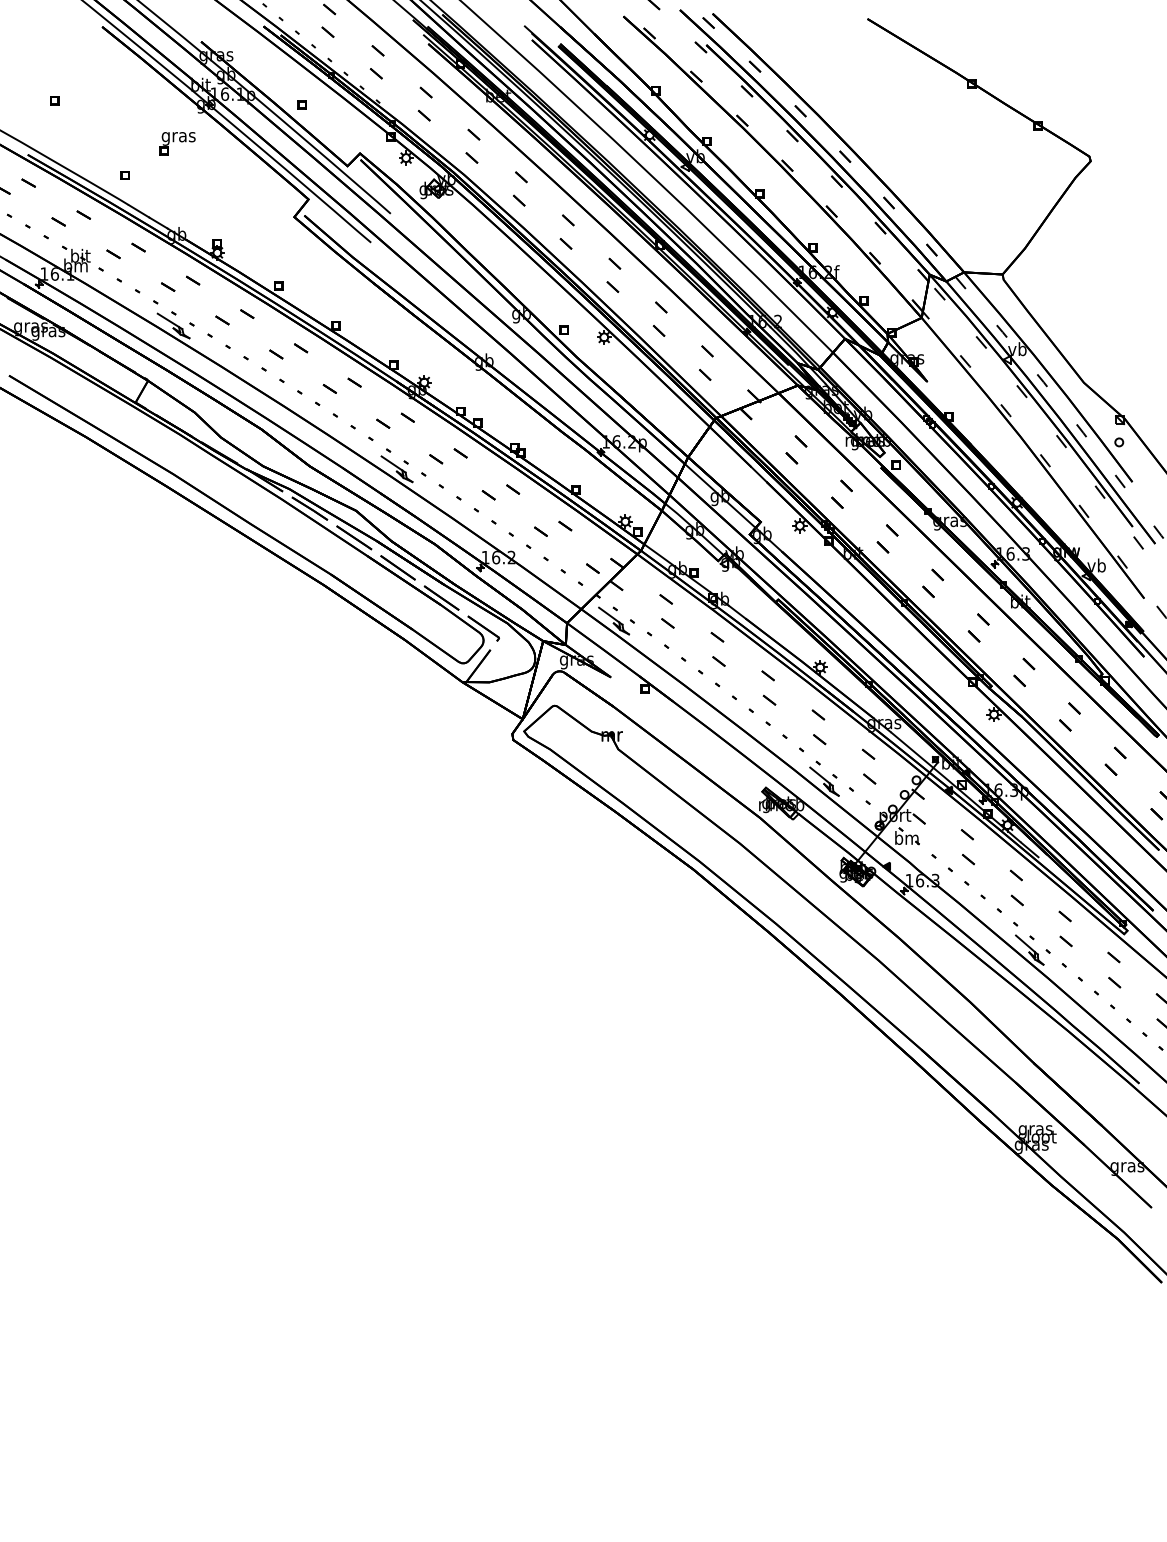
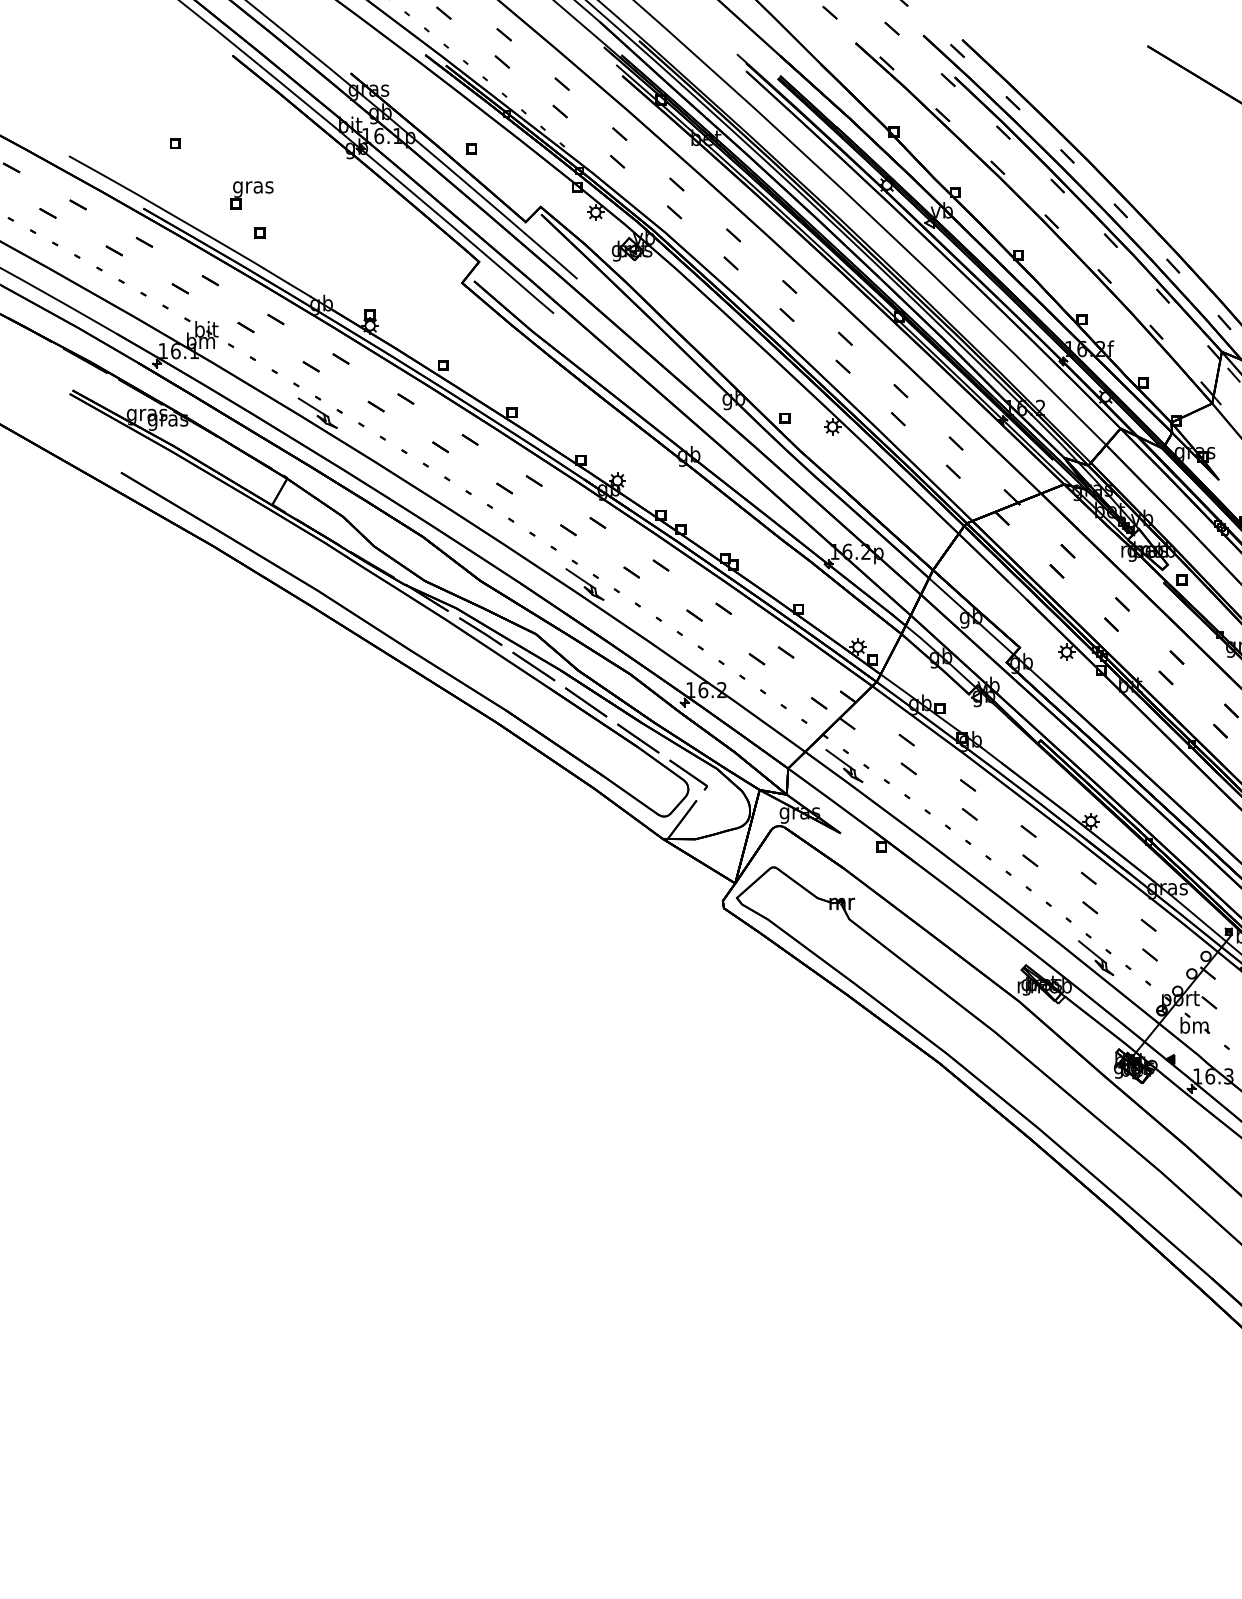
part: (177, 143) -> (251, 195), moved

